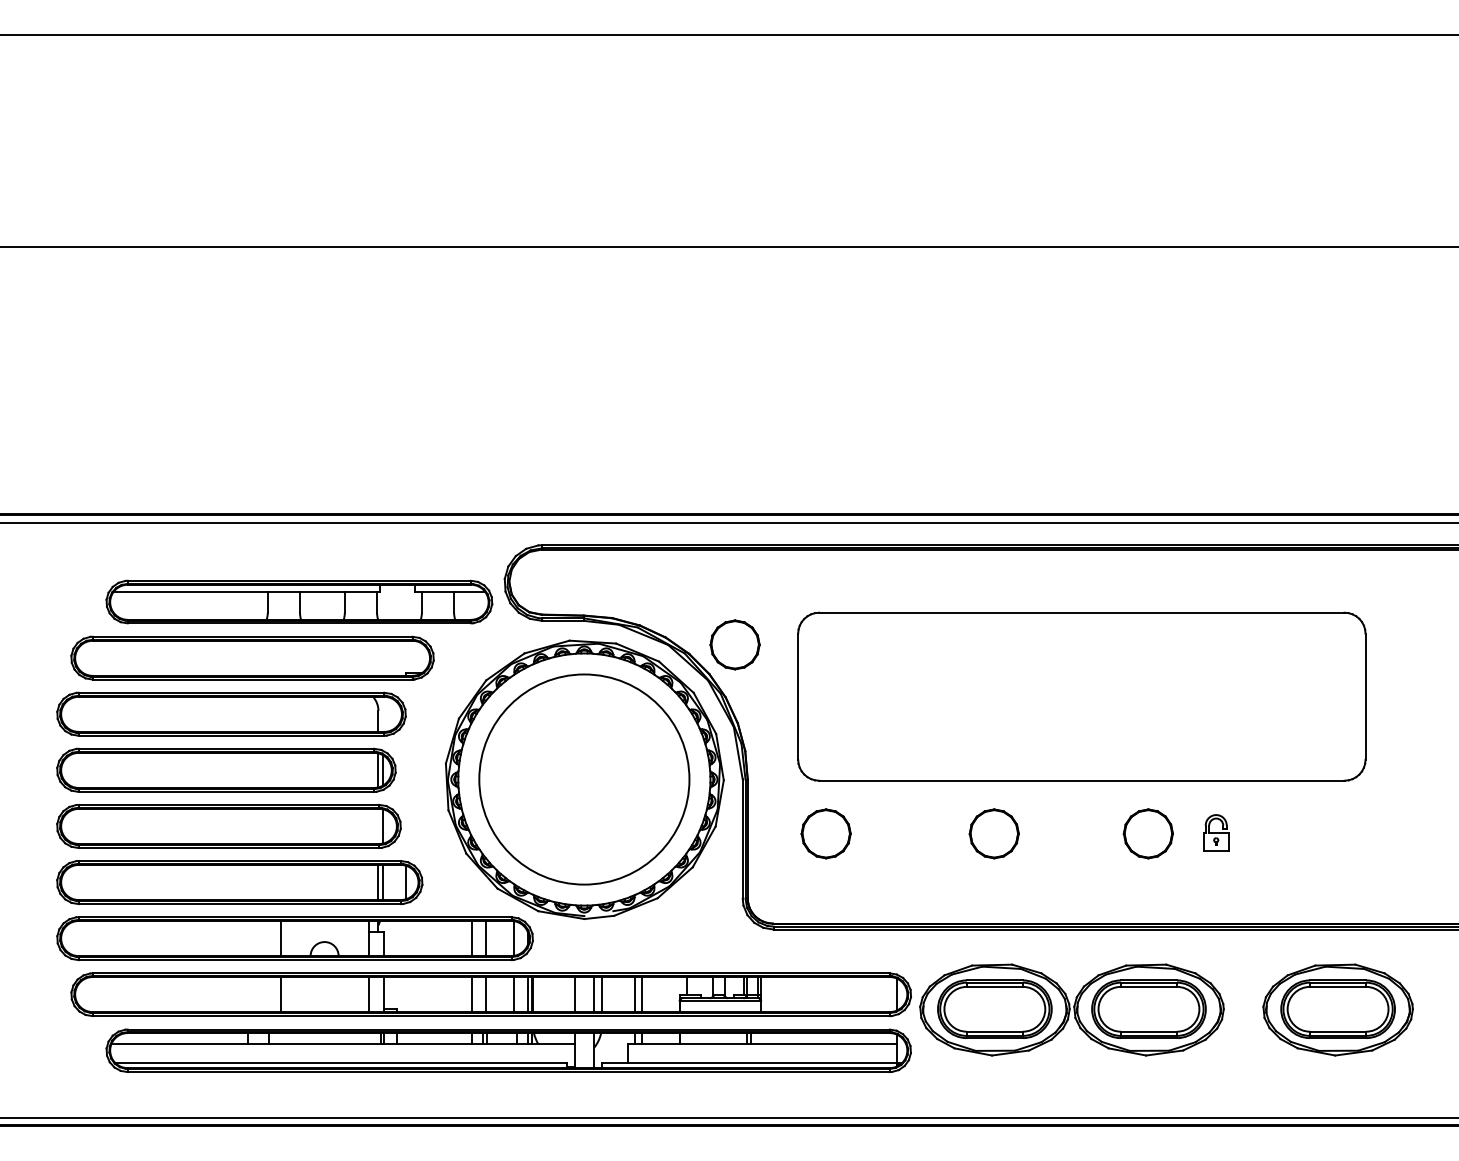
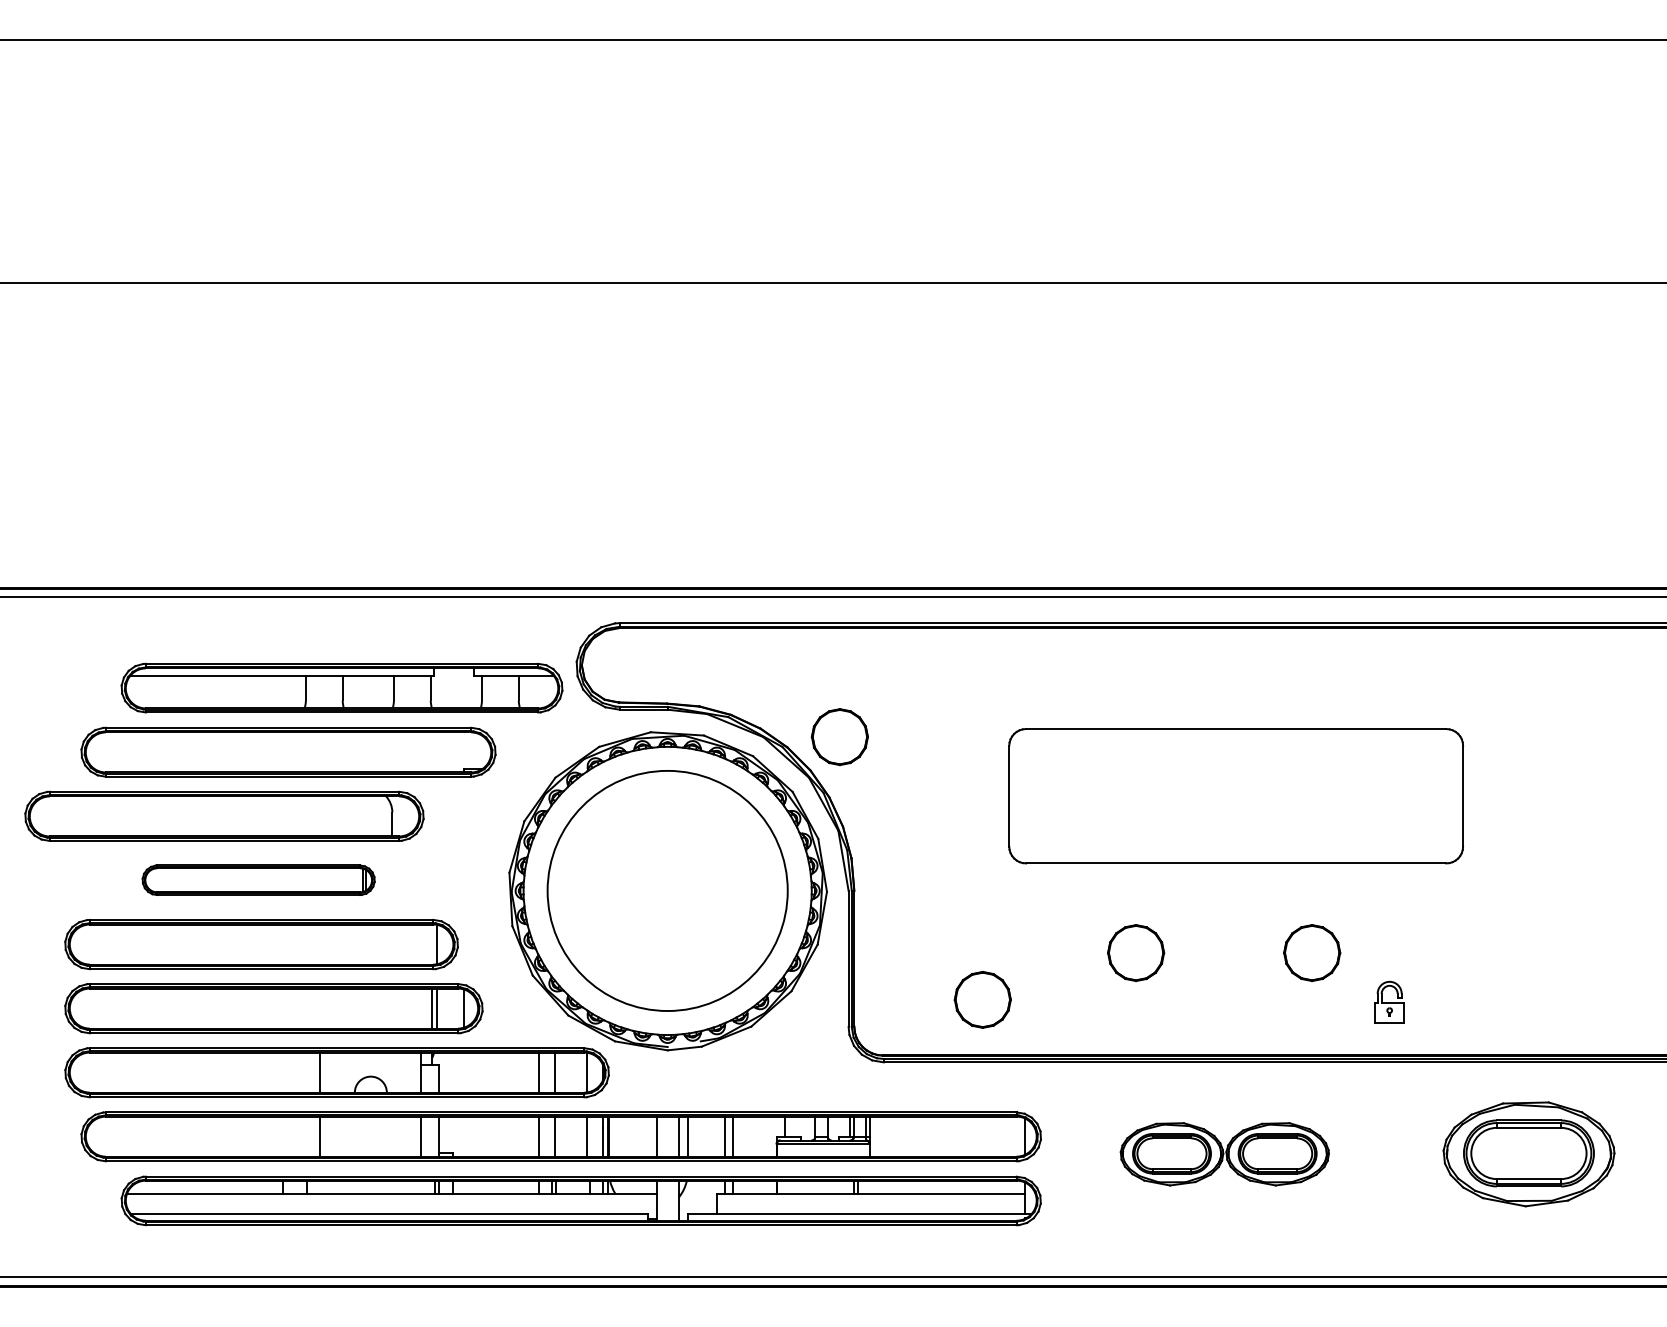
part: (1081, 696) -> (1235, 796), size x0.7
part: (231, 713) -> (224, 815), moved
part: (226, 769) -> (258, 879), size x0.6
part: (1216, 832) -> (1389, 1001), moved
part: (825, 833) -> (982, 999), moved
part: (1071, 1009) -> (1224, 1153), size x0.6

